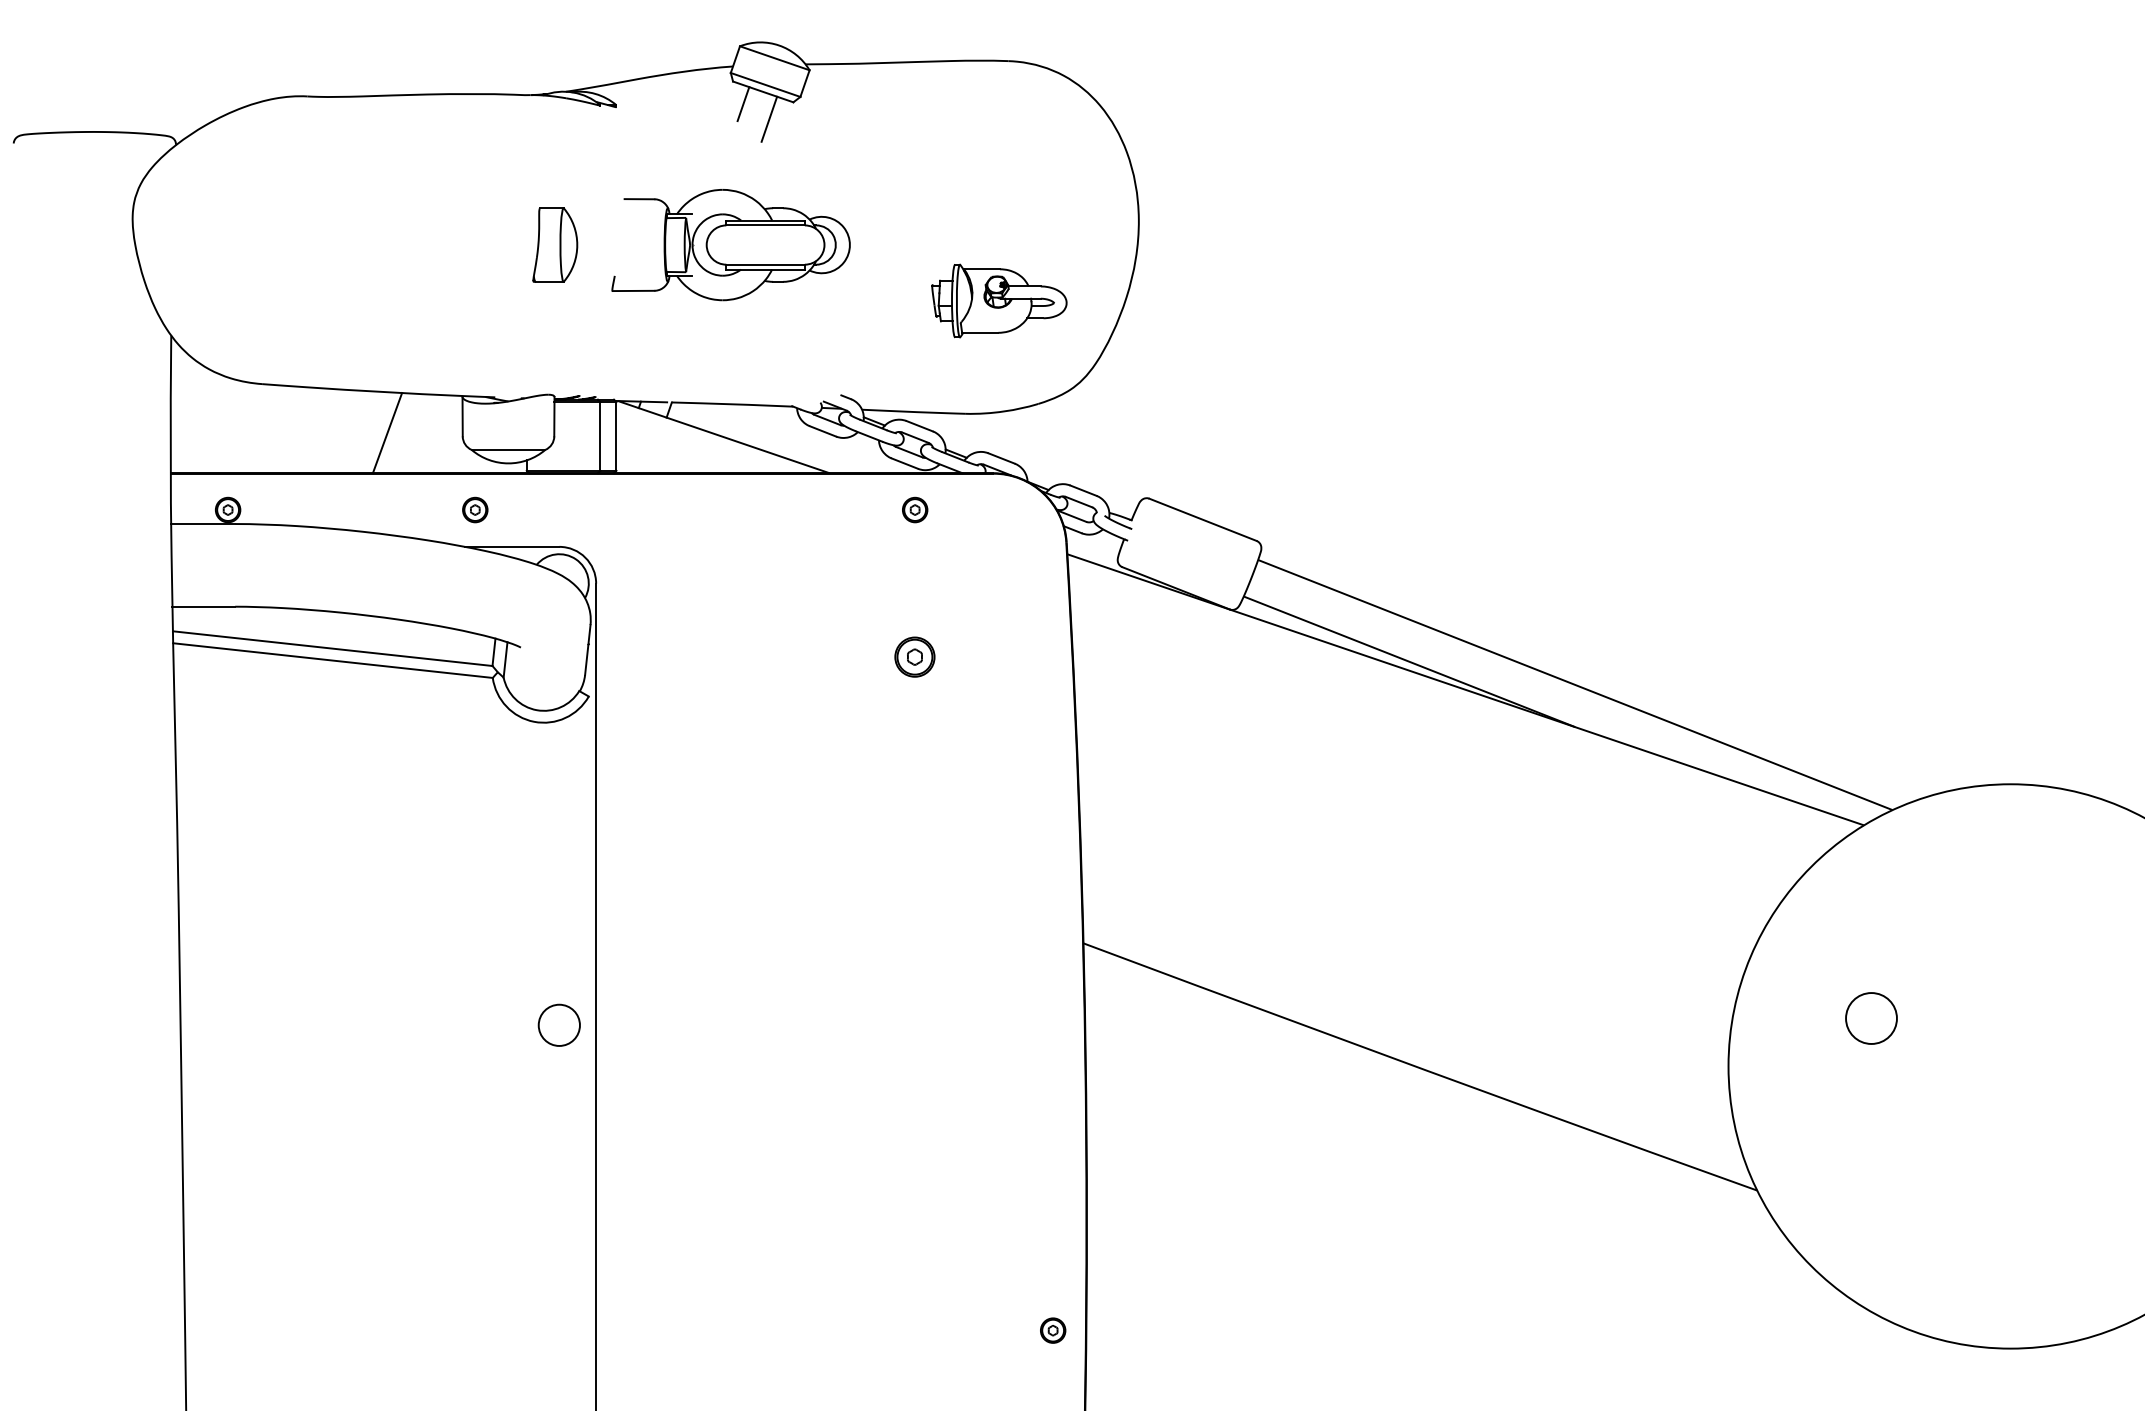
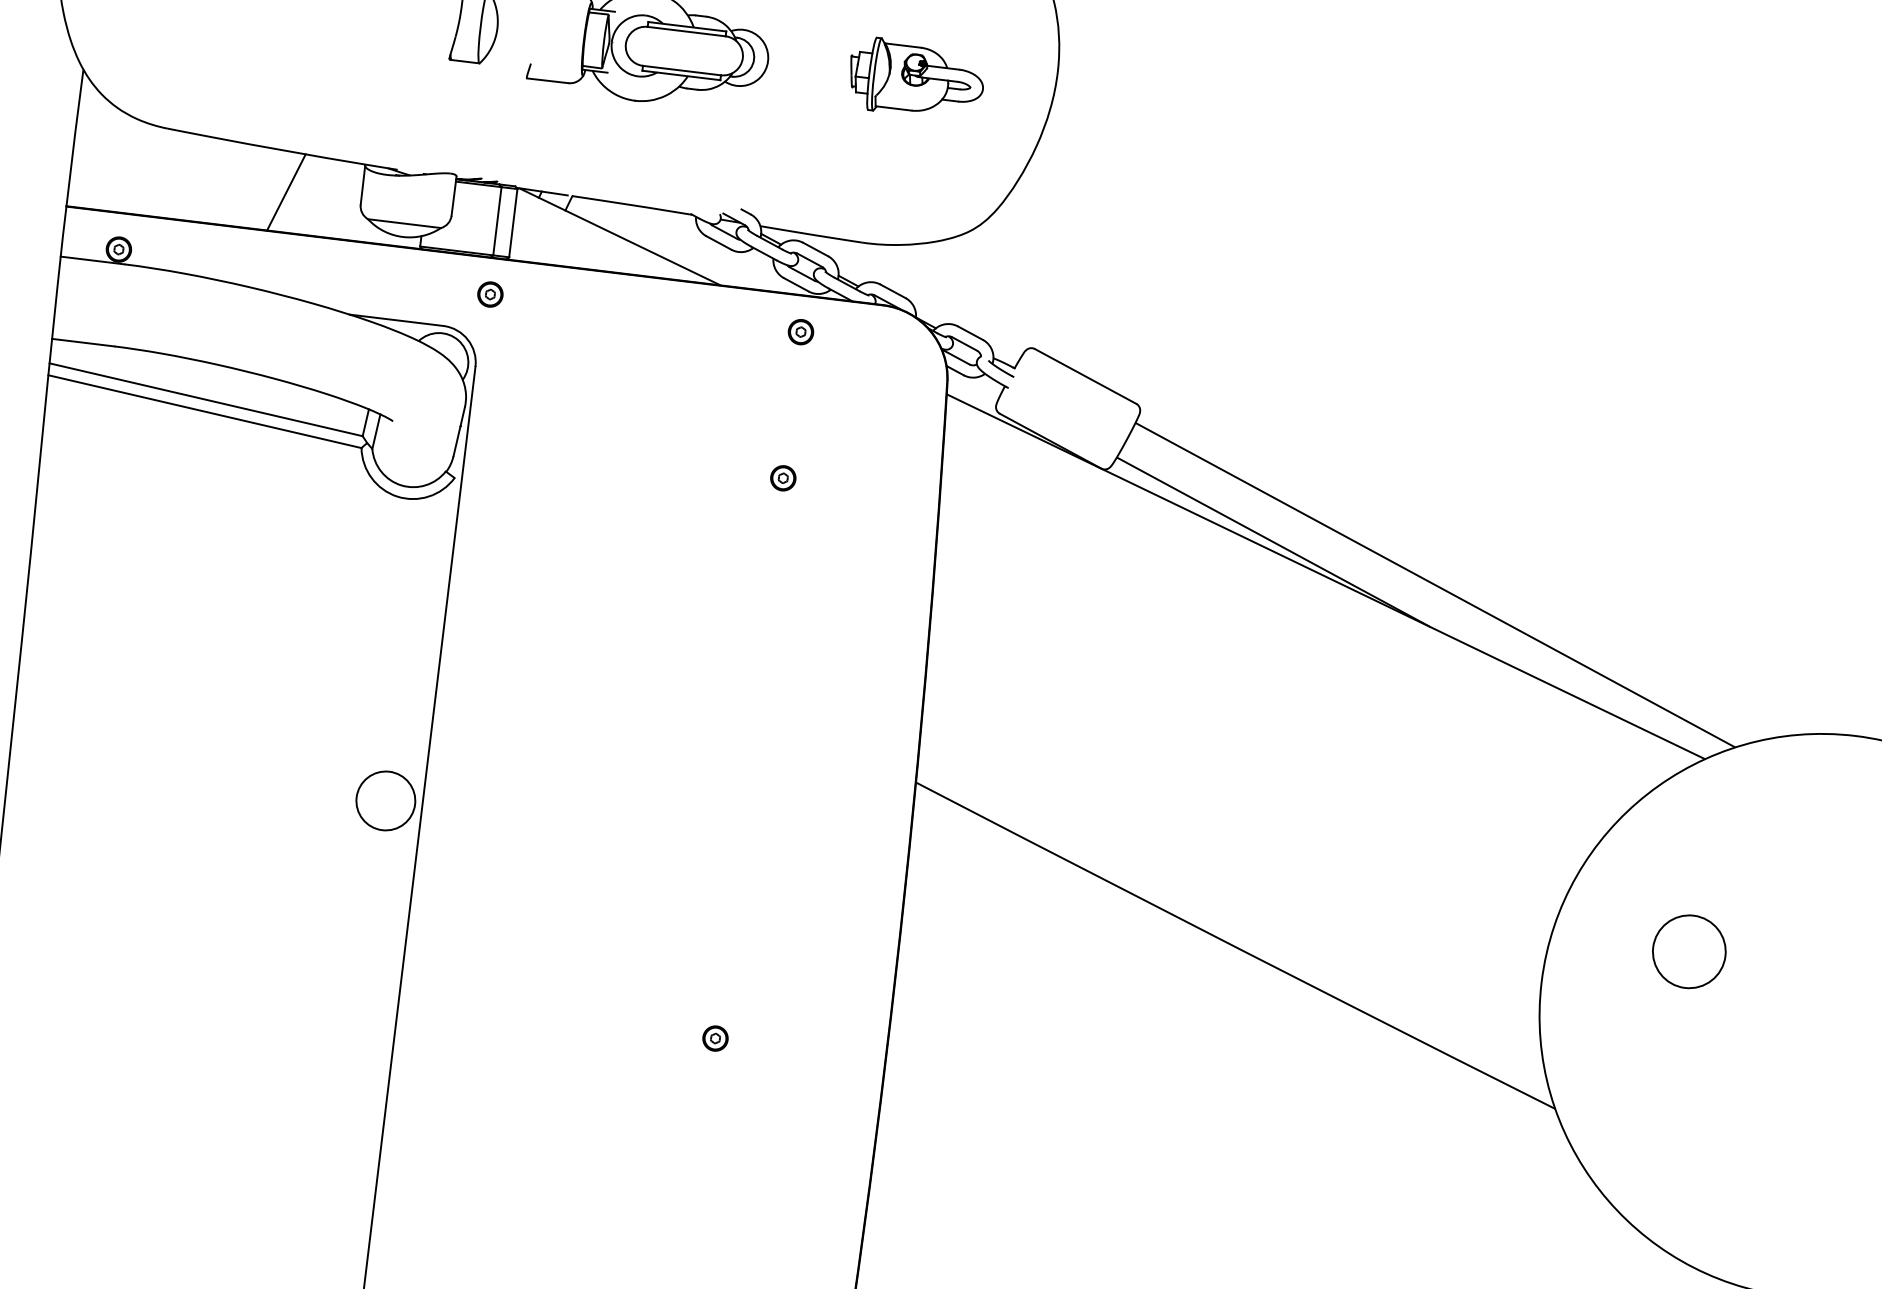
part: (999, 300) -> (916, 78), moved
part: (475, 509) -> (490, 294), moved
part: (915, 657) -> (783, 478), size x0.62
circle: (1871, 1018) -> (1689, 951), size x1.43
circle: (558, 1024) -> (385, 800), size x1.43
part: (1053, 1330) -> (715, 1038), moved

